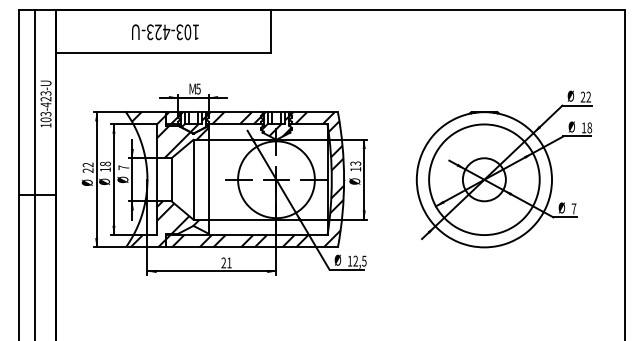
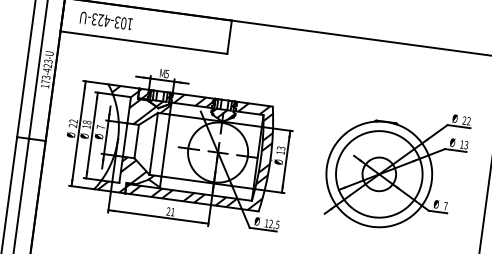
text: (165, 32) -> (106, 21), moved
text: (45, 119) -> (45, 81), 103-423-U -> 173-423-U
text: (589, 127) -> (466, 144), 18 -> 13

